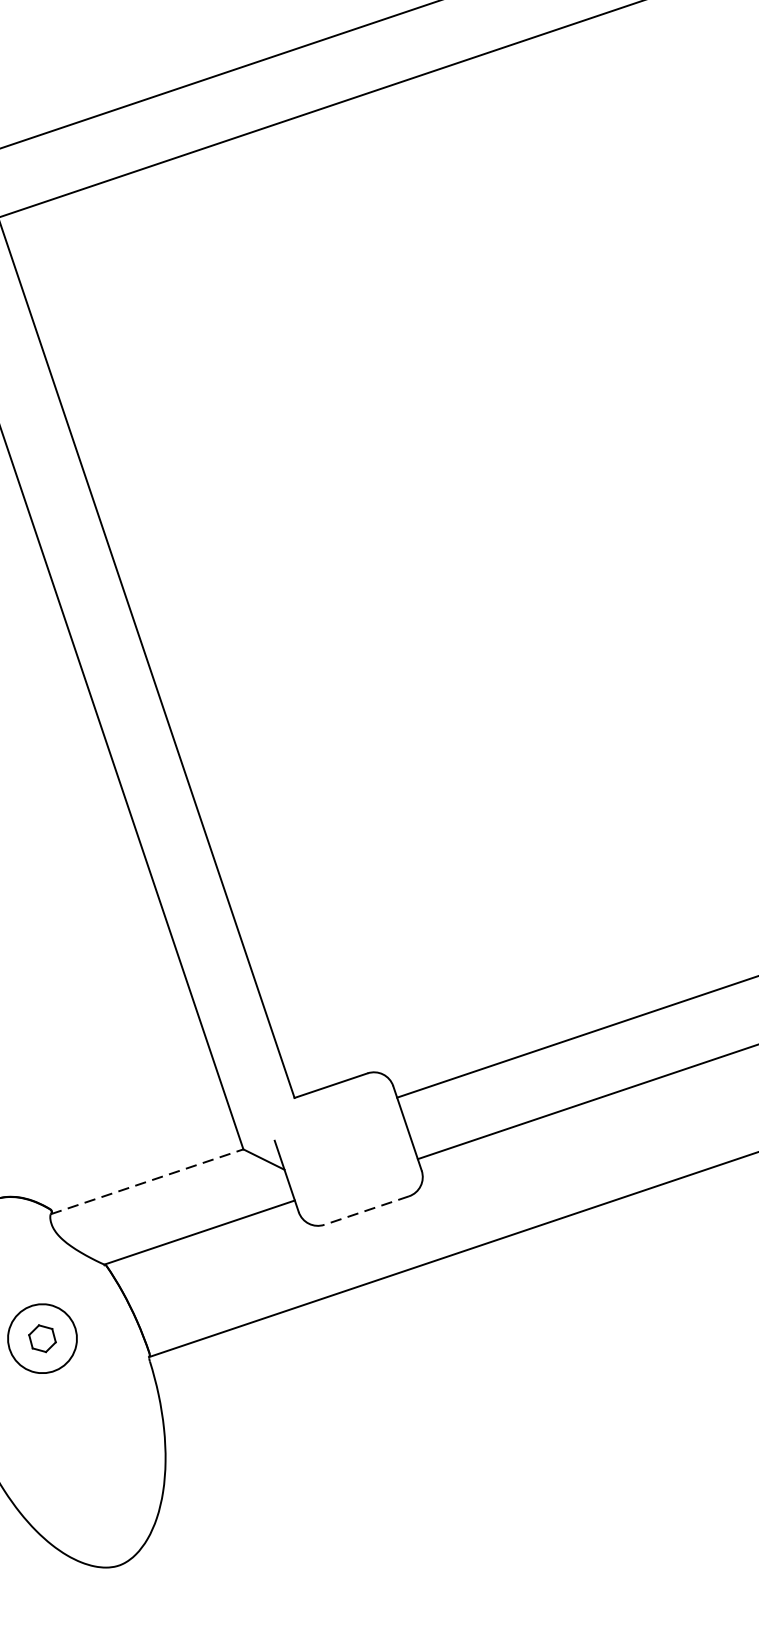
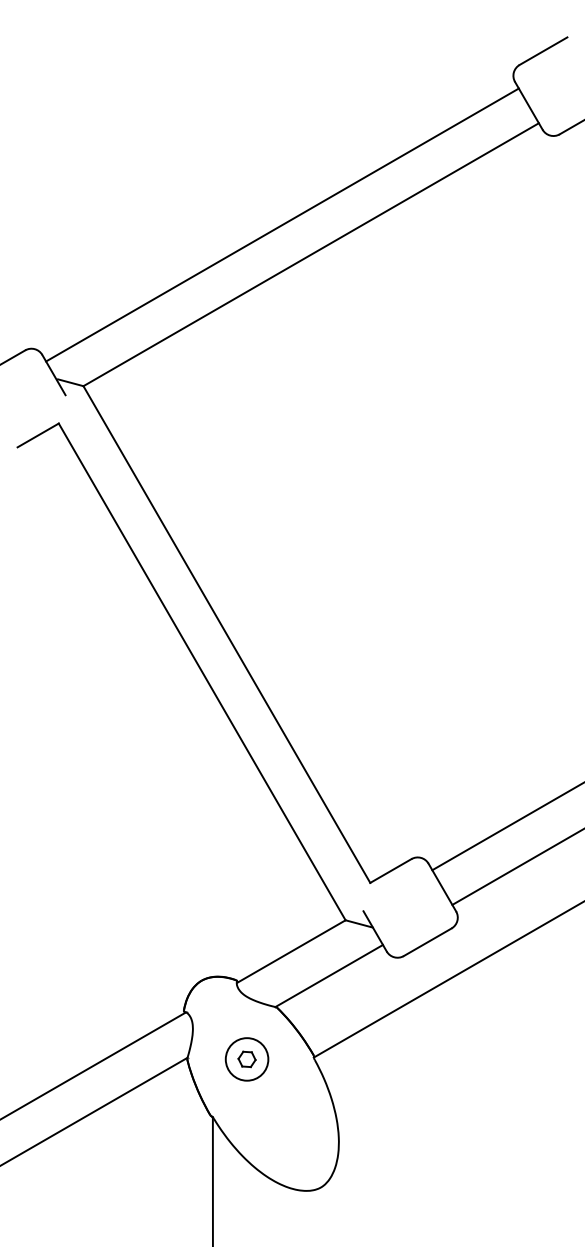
line: (147, 1181) -> (291, 951), dashed -> solid
line: (366, 1210) -> (427, 942), dashed -> solid

